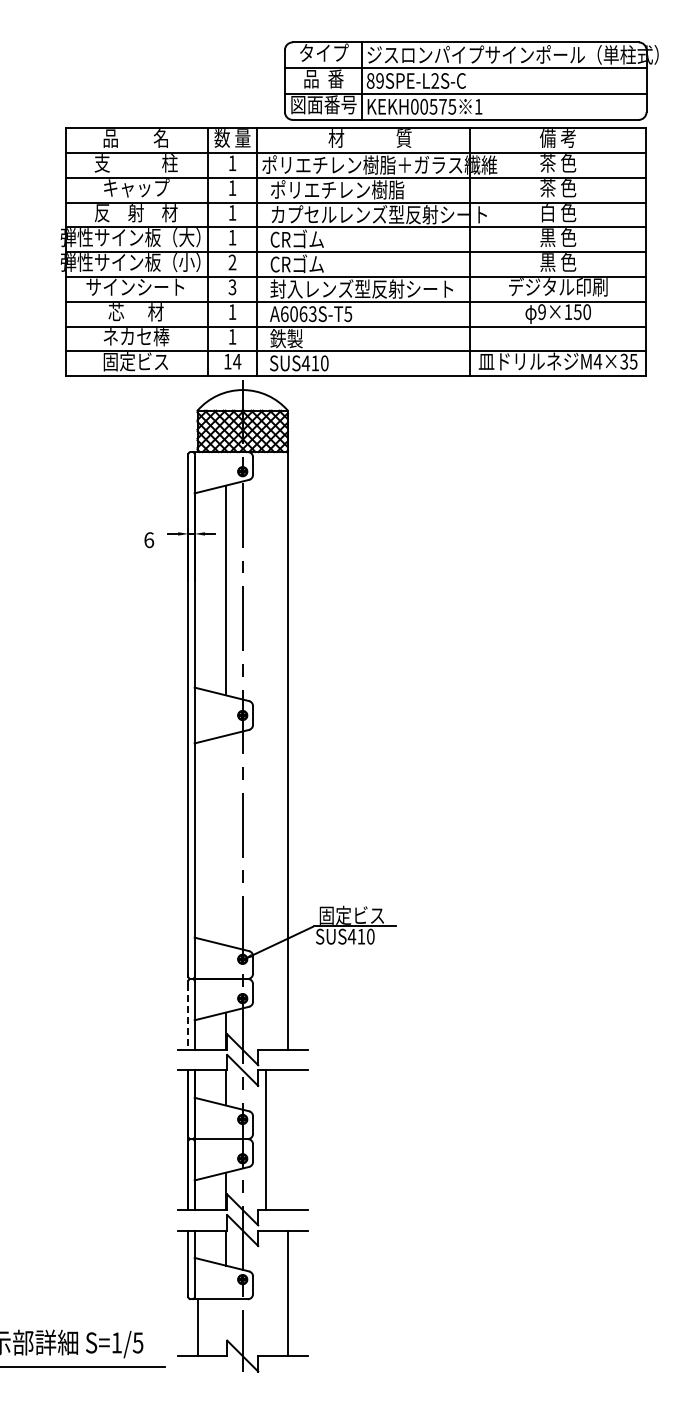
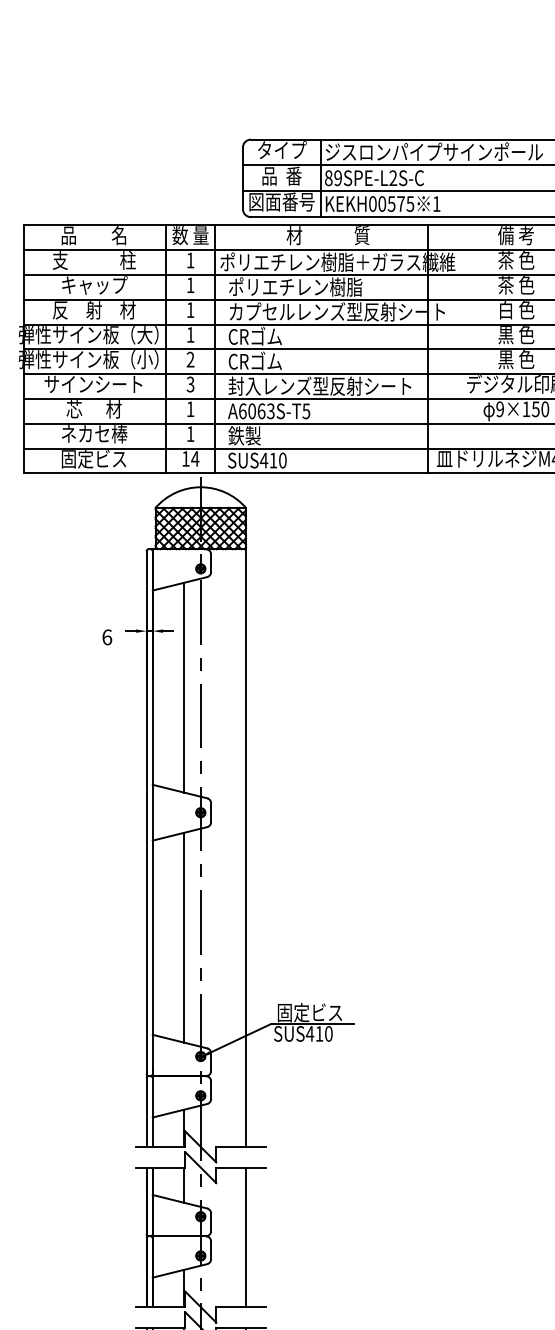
line: (225, 840) -> (183, 937), added
line: (188, 1017) -> (146, 1114), dashed -> solid
line: (265, 1139) -> (245, 1236), moved

